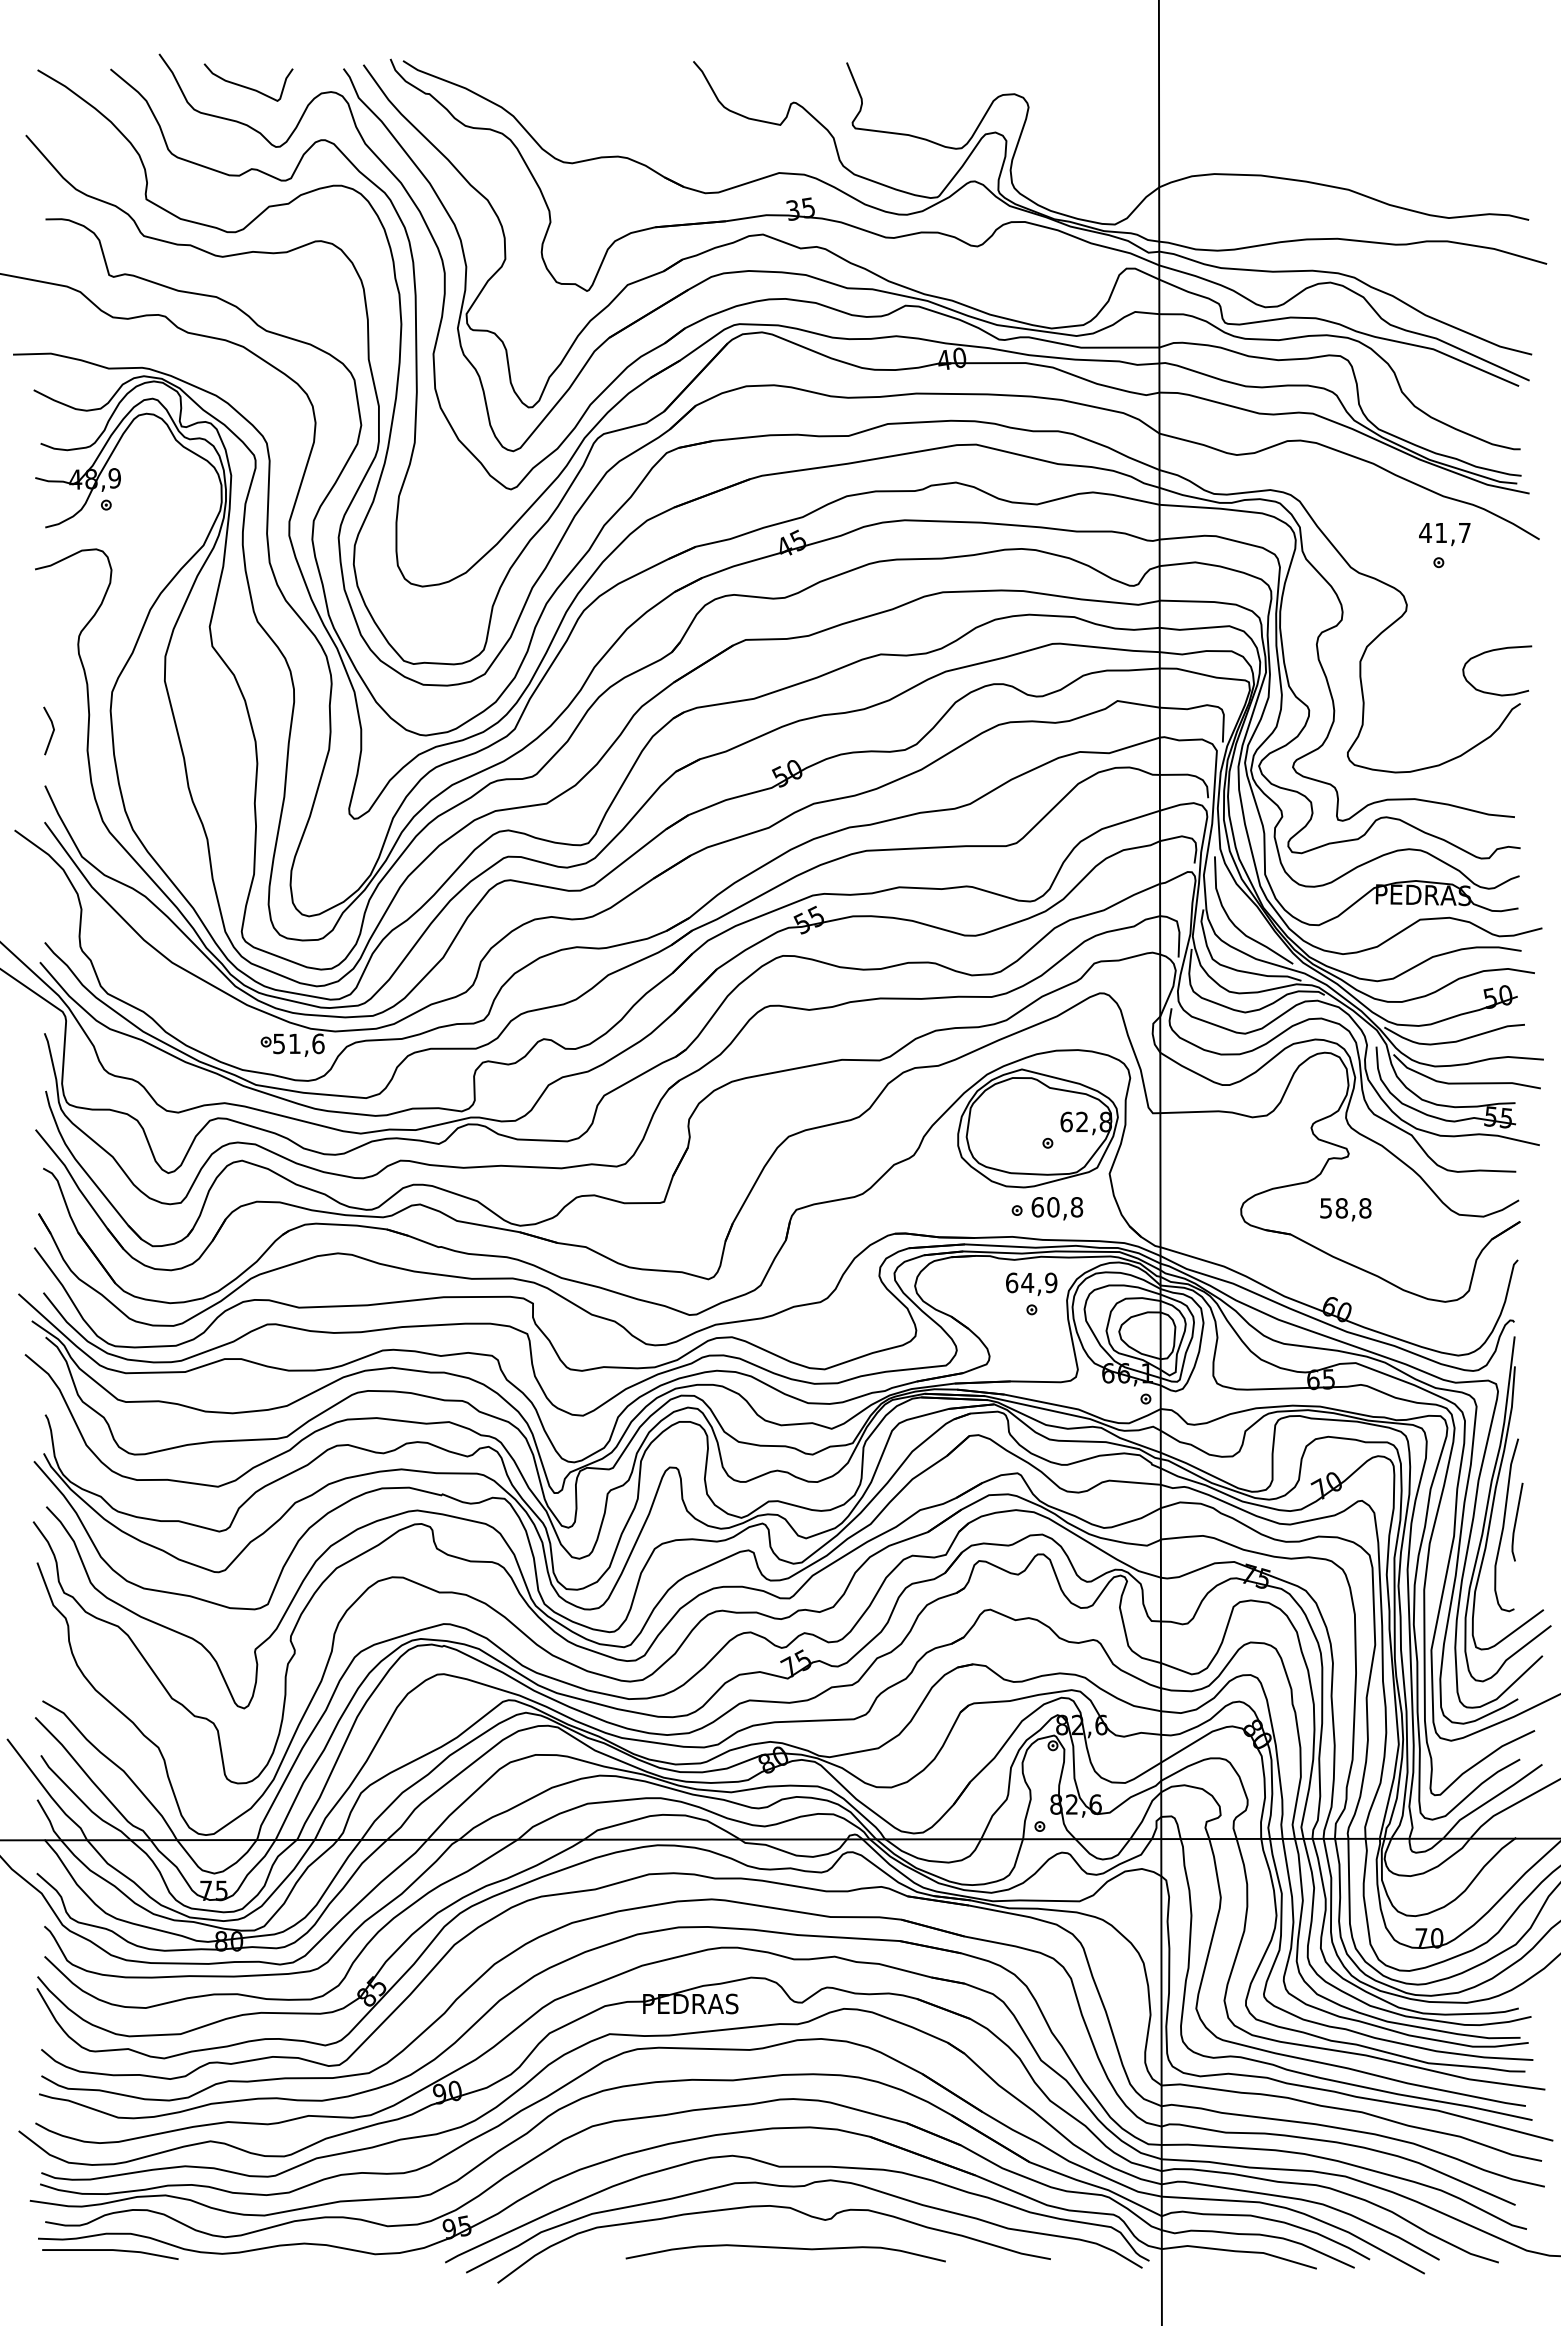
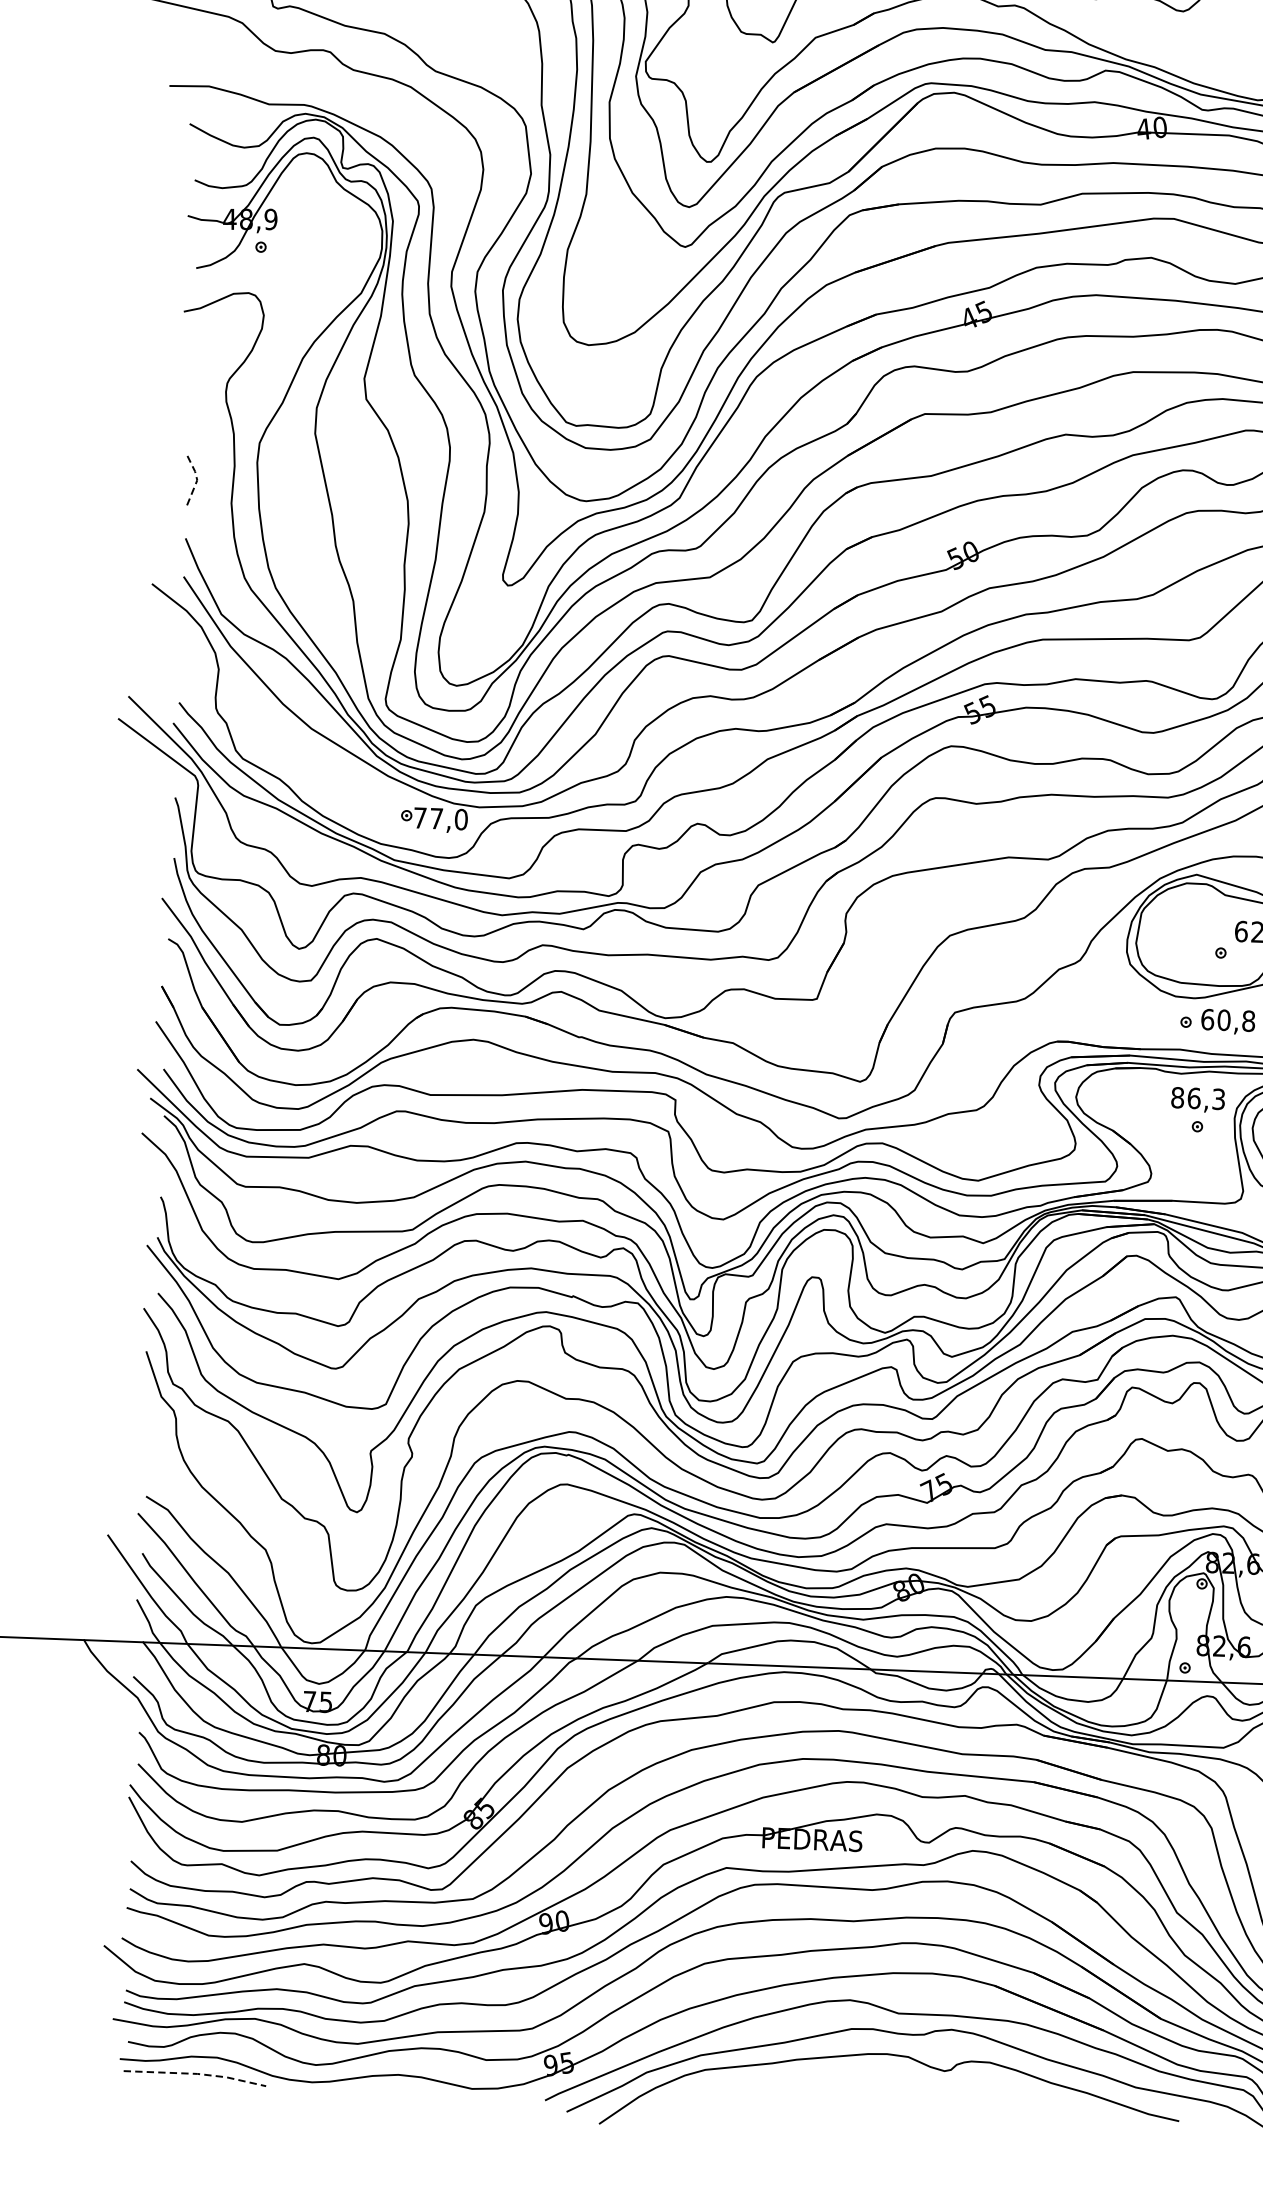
line: (54, 729) -> (197, 479), solid -> dashed
text: (298, 1043) -> (440, 818), 51,6 -> 77,0
text: (1031, 1282) -> (1198, 1098), 64,9 -> 86,3
curve: (785, 2248) -> (901, 2099), removed
line: (111, 2250) -> (196, 2074), solid -> dashed

